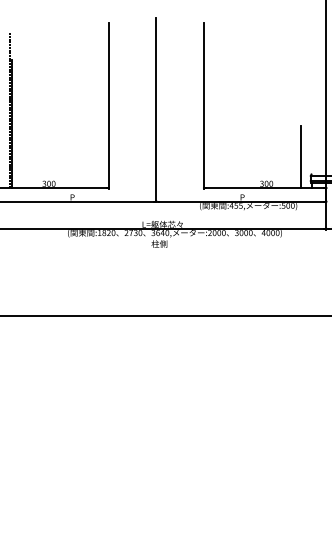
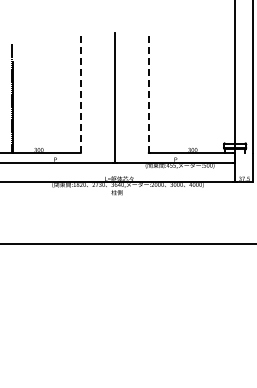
line: (109, 105) -> (81, 94), solid -> dashed
line: (203, 105) -> (148, 94), solid -> dashed
line: (301, 156) -> (217, 130), removed

